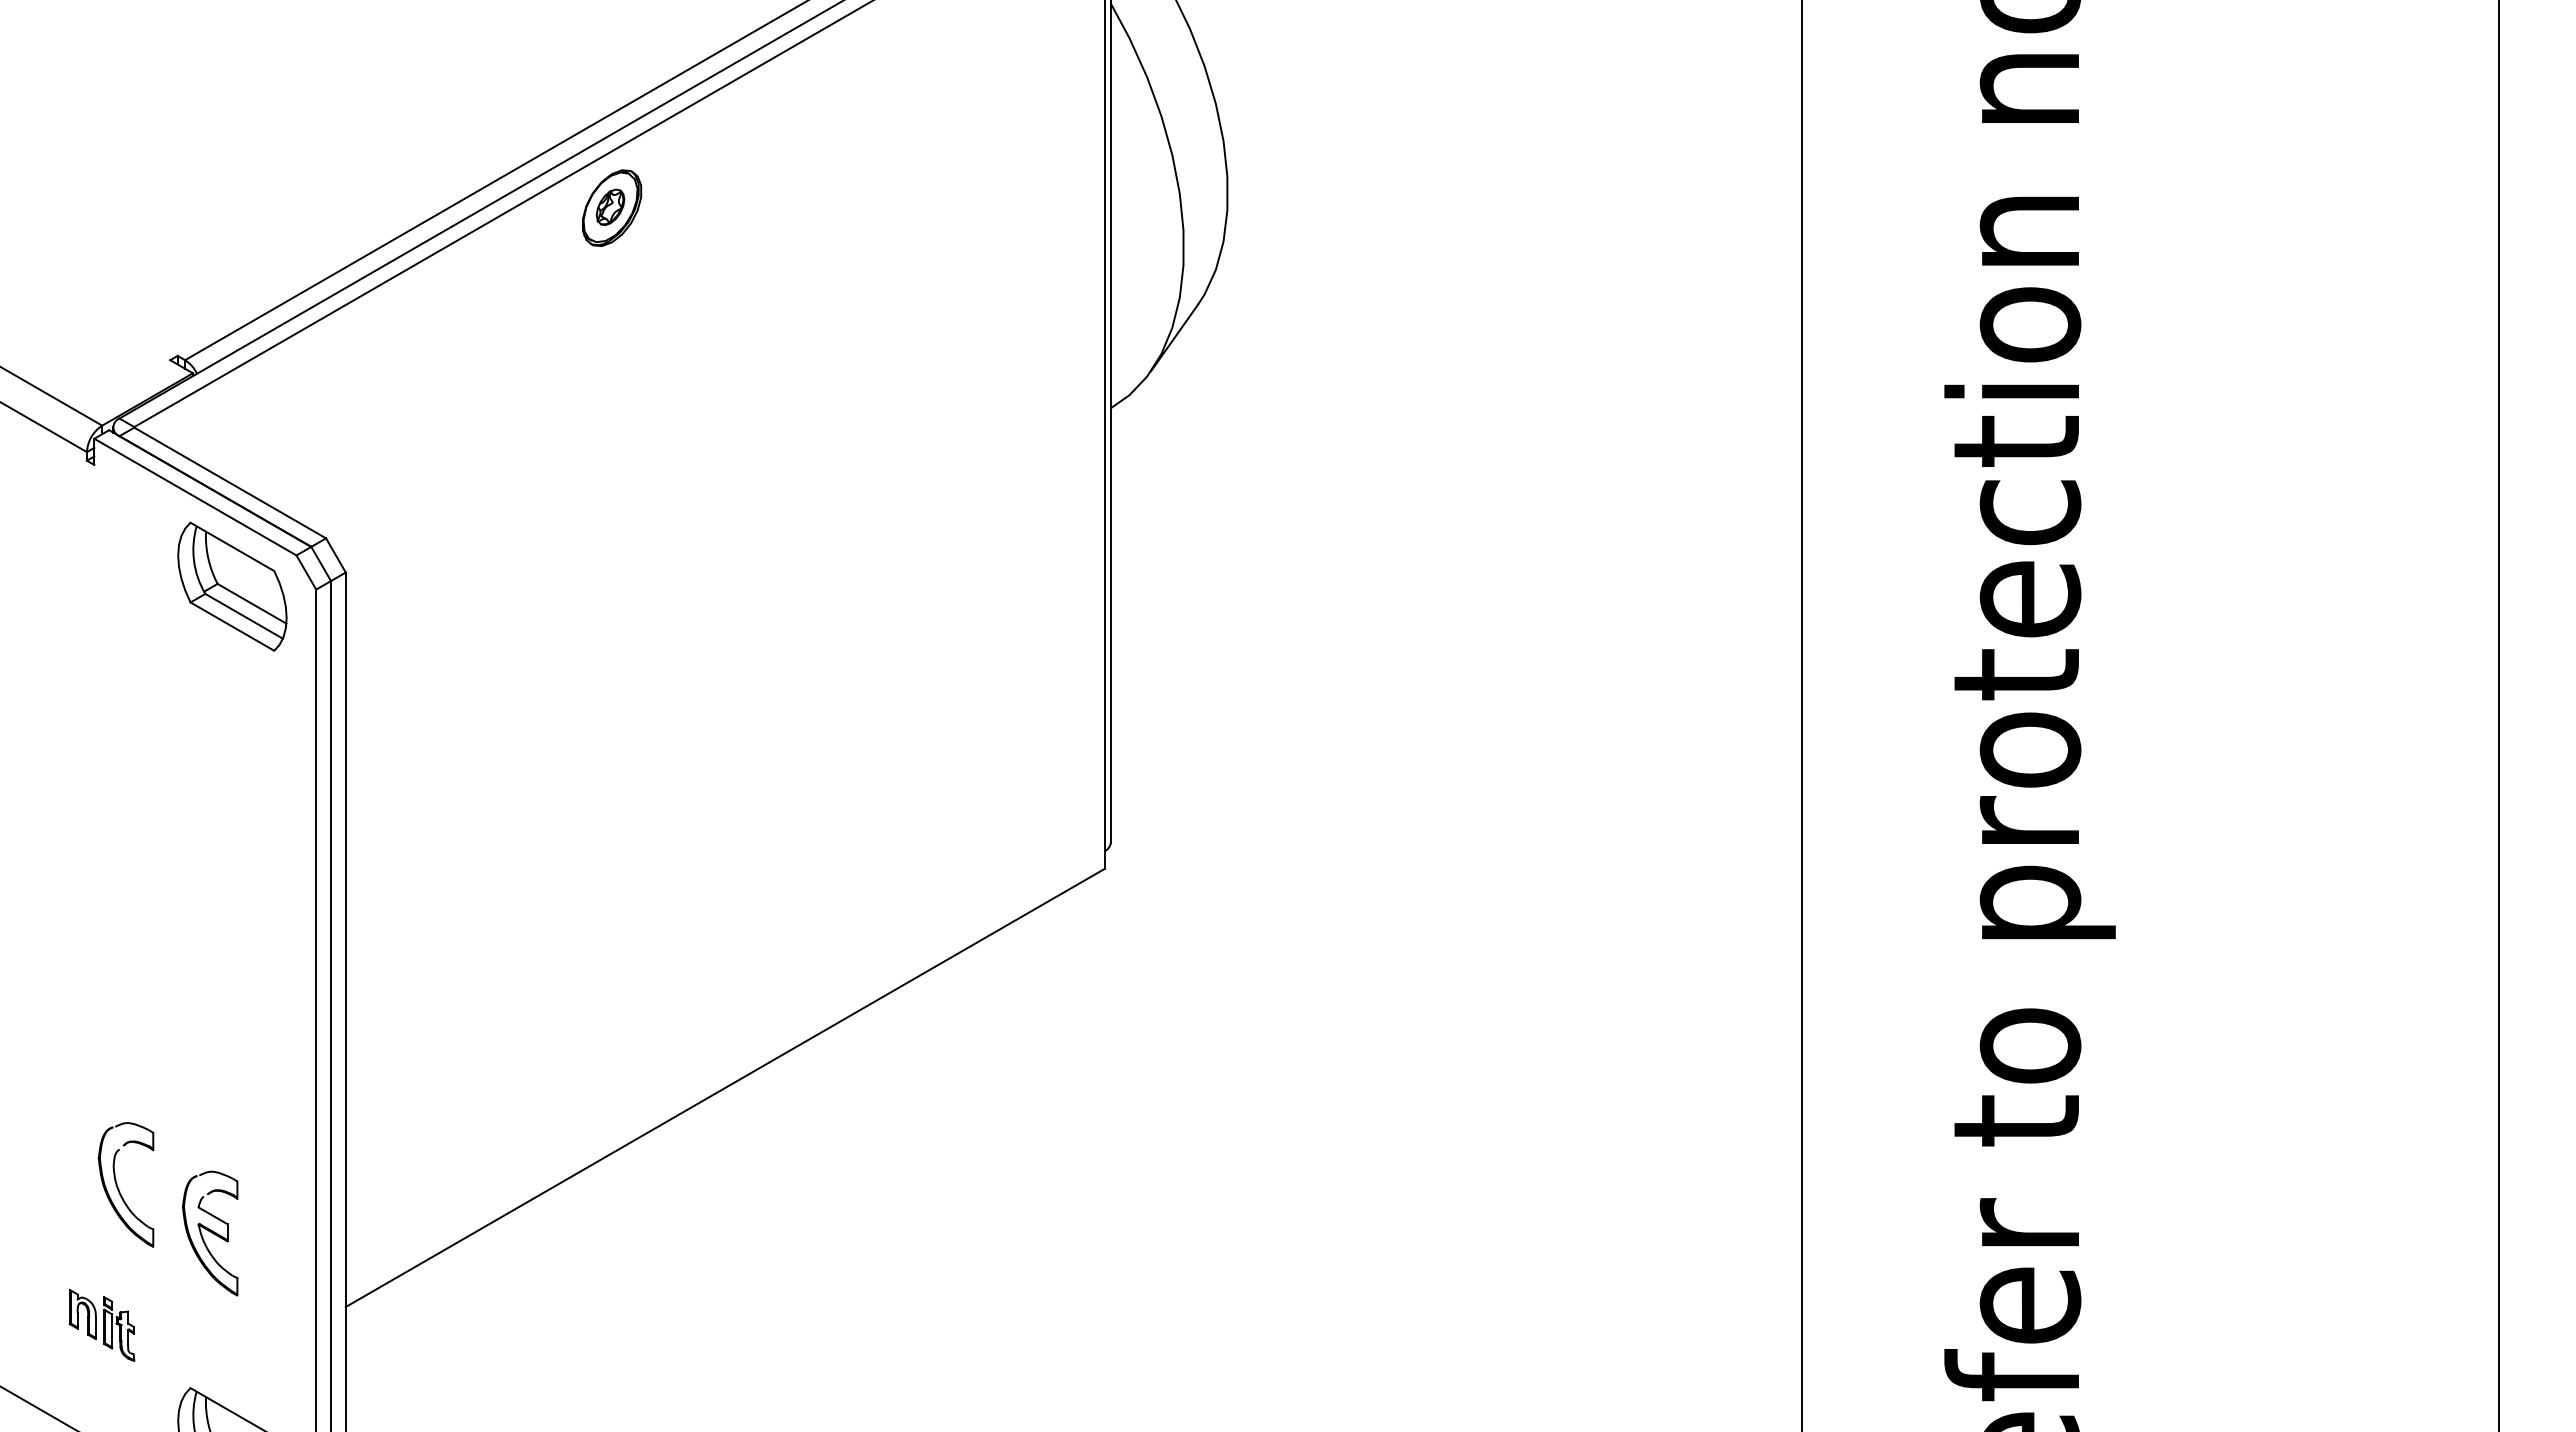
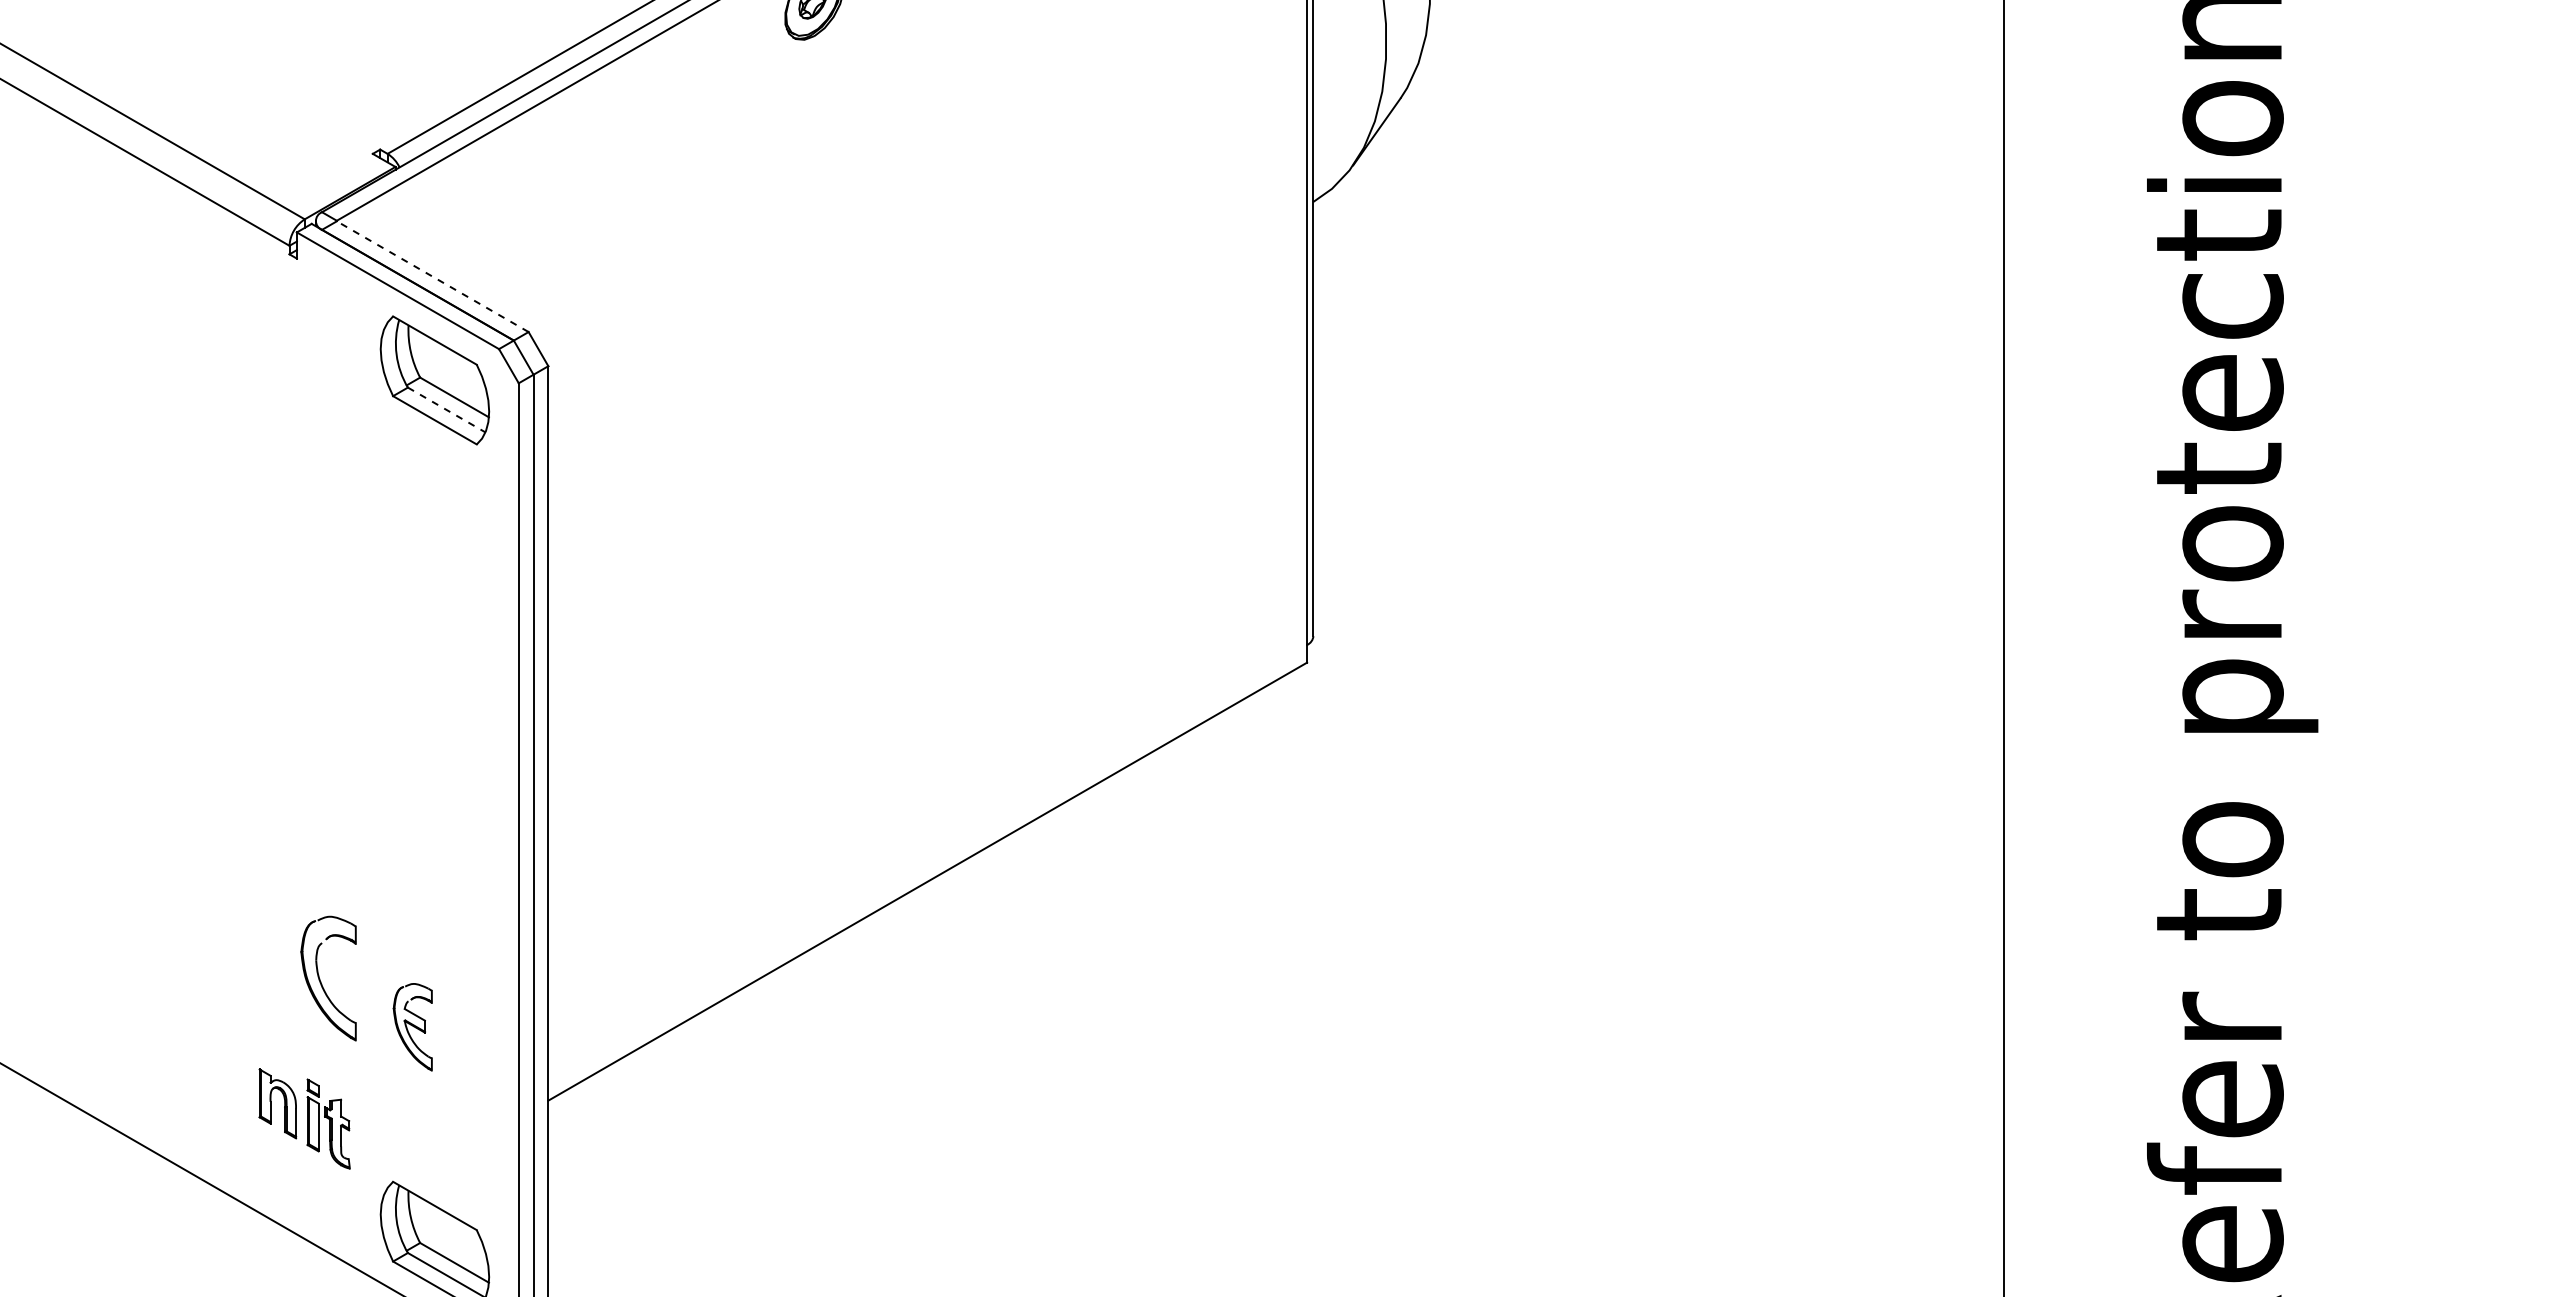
line: (230, 483) -> (433, 277), solid -> dashed
line: (244, 616) -> (447, 410), solid -> dashed
part: (210, 1233) -> (413, 1027), size x0.7
part: (101, 1325) -> (304, 1119), size x1.4

